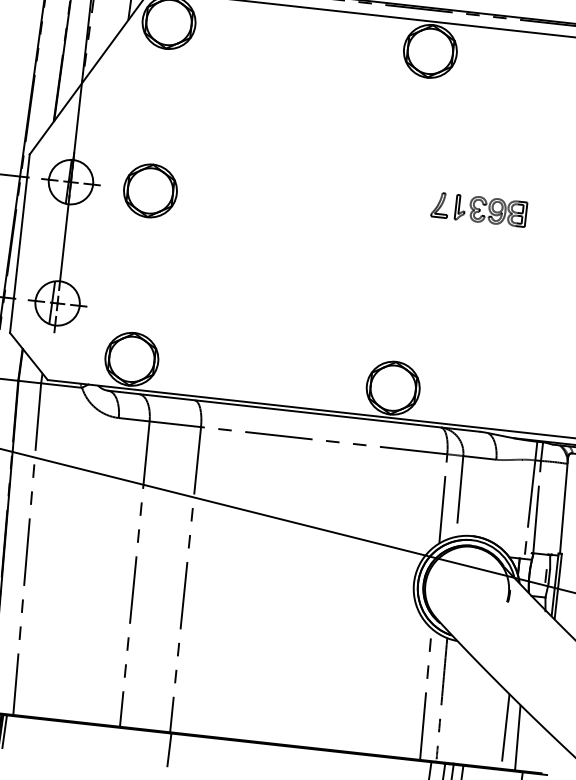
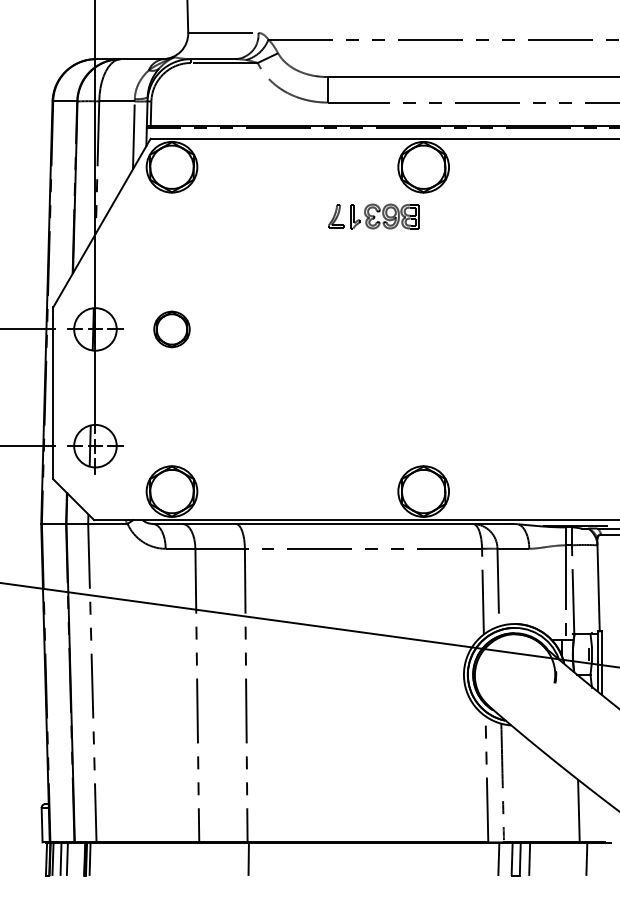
part: (149, 190) -> (171, 329), size x0.7
part: (478, 209) -> (373, 216), moved
line: (505, 731) -> (566, 806), removed

